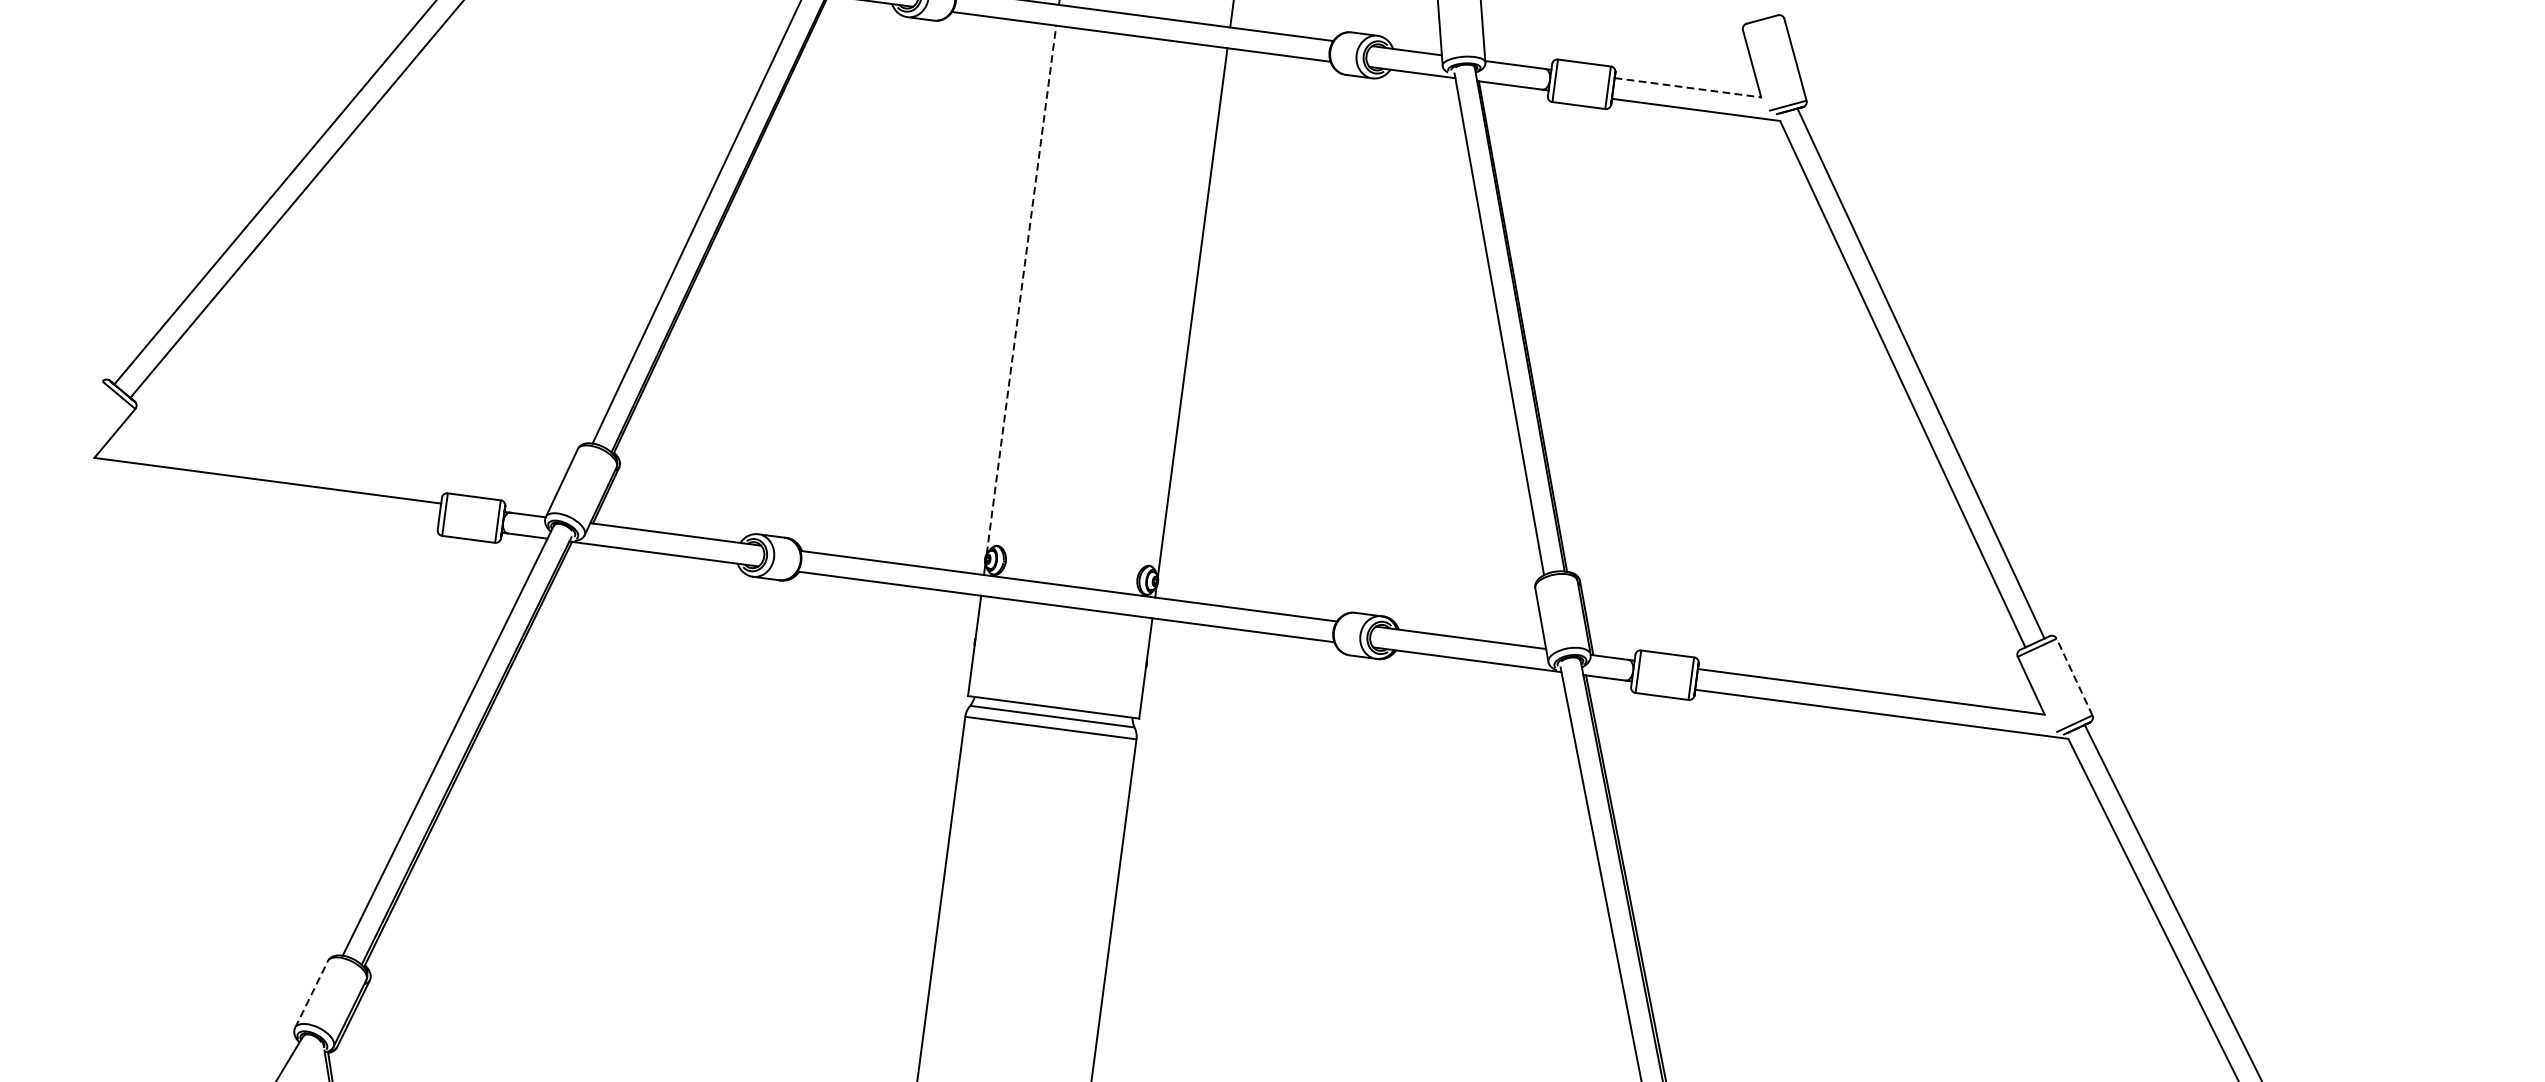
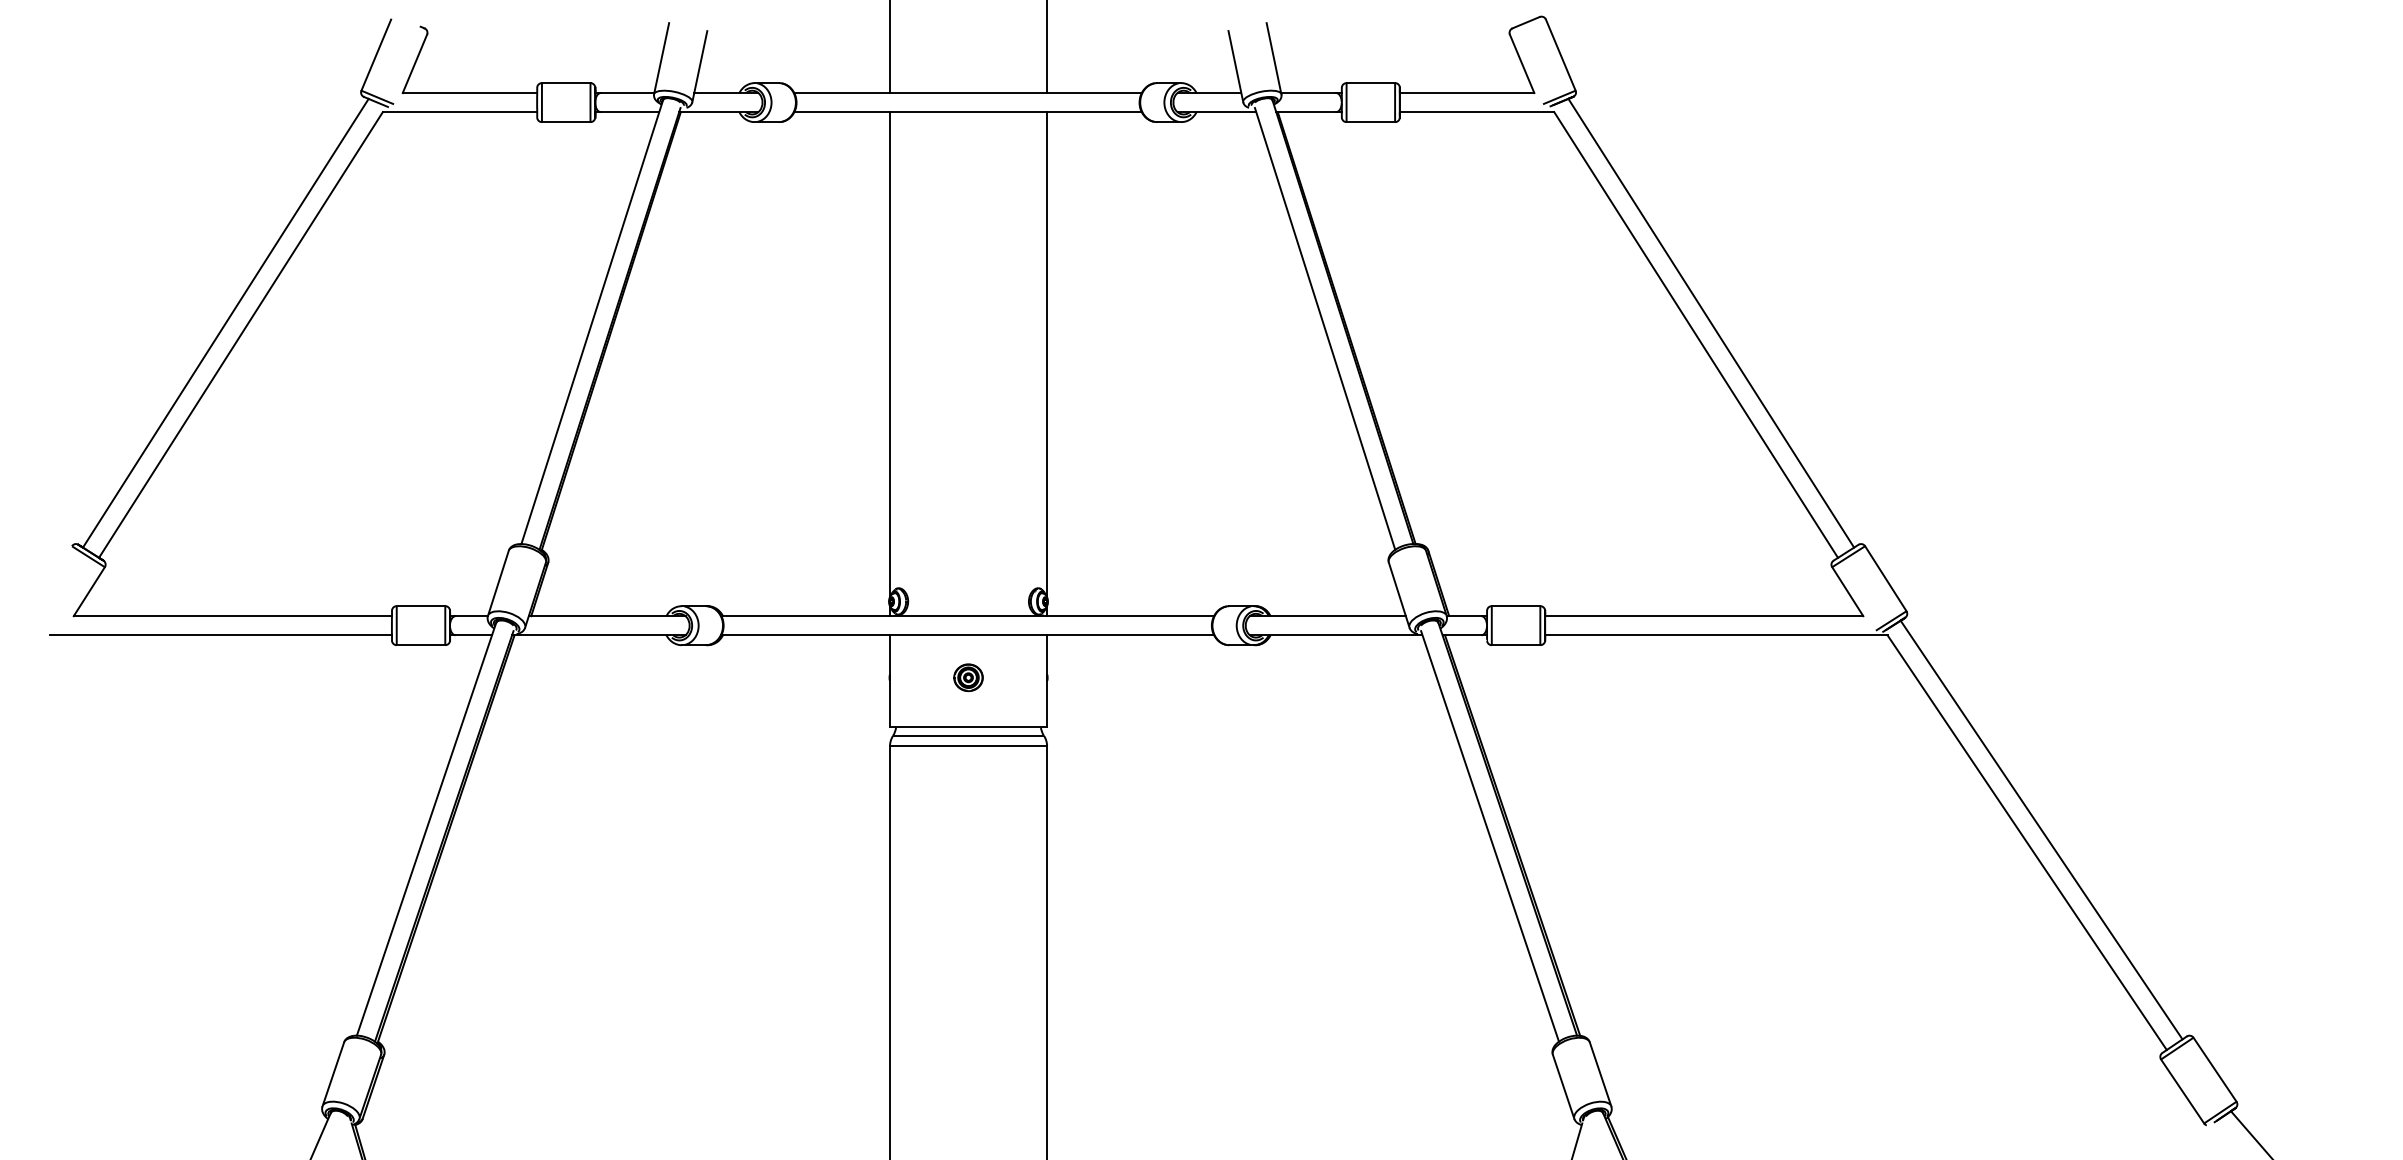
line: (1688, 88) -> (1467, 93), dashed -> solid
line: (1022, 289) -> (890, 354), dashed -> solid
line: (251, 500) -> (220, 635), added
part: (1060, 653) -> (968, 677), added
line: (2074, 676) -> (1885, 578), dashed -> solid
line: (311, 994) -> (333, 1074), dashed -> solid

